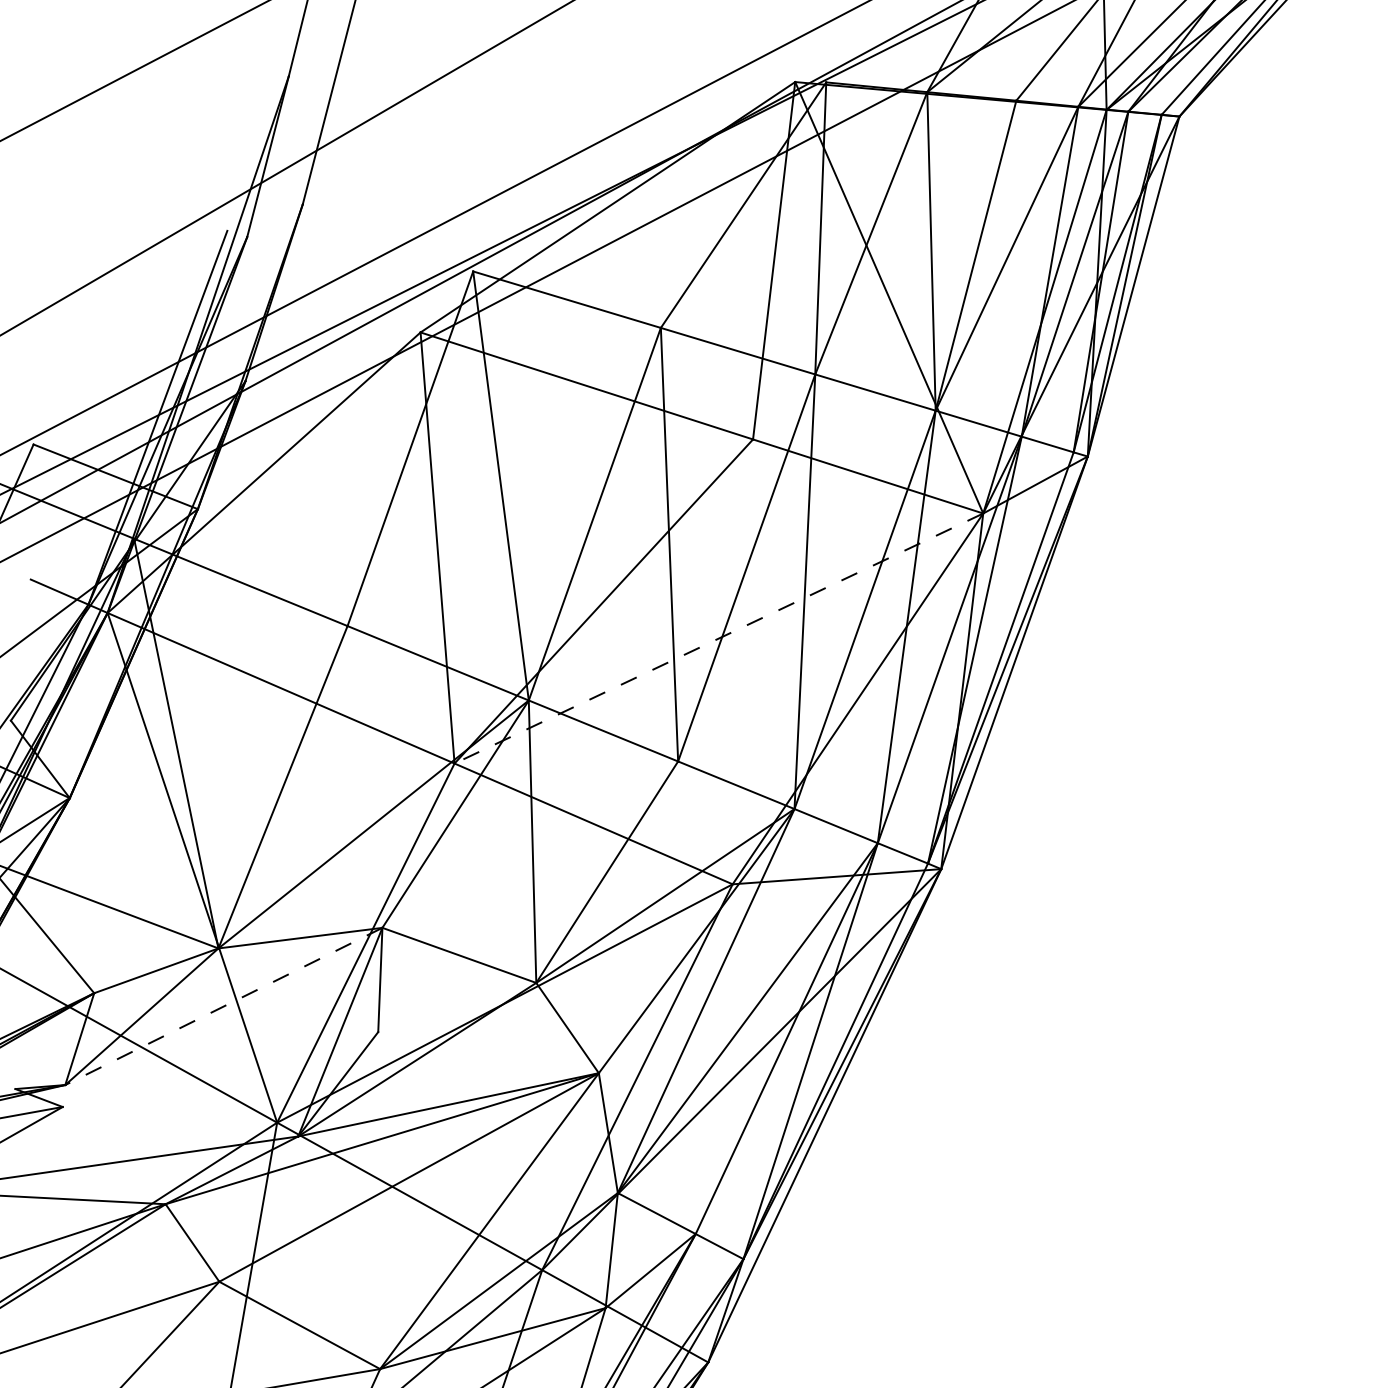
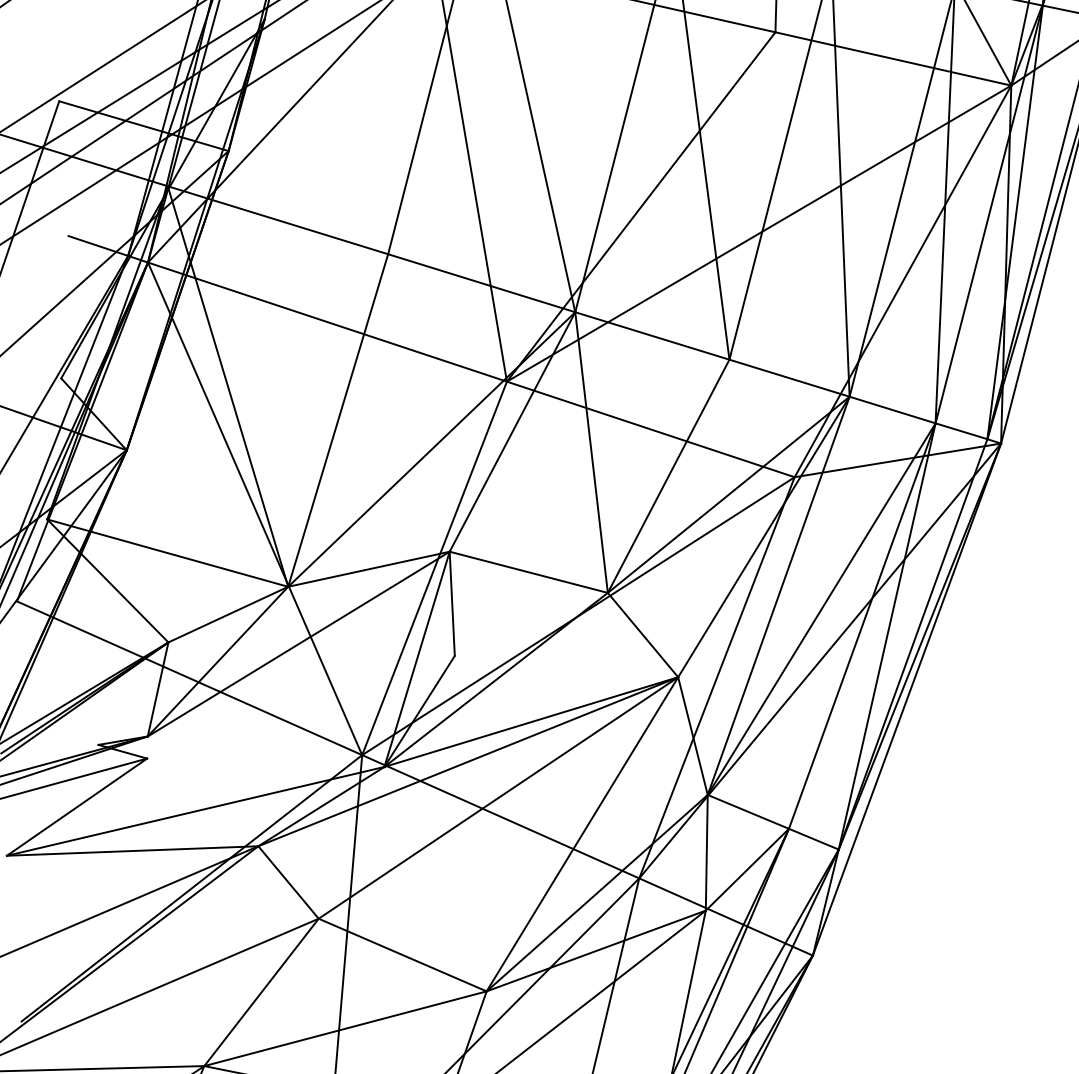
line: (718, 638) -> (758, 233), dashed -> solid
line: (223, 1006) -> (298, 644), dashed -> solid

